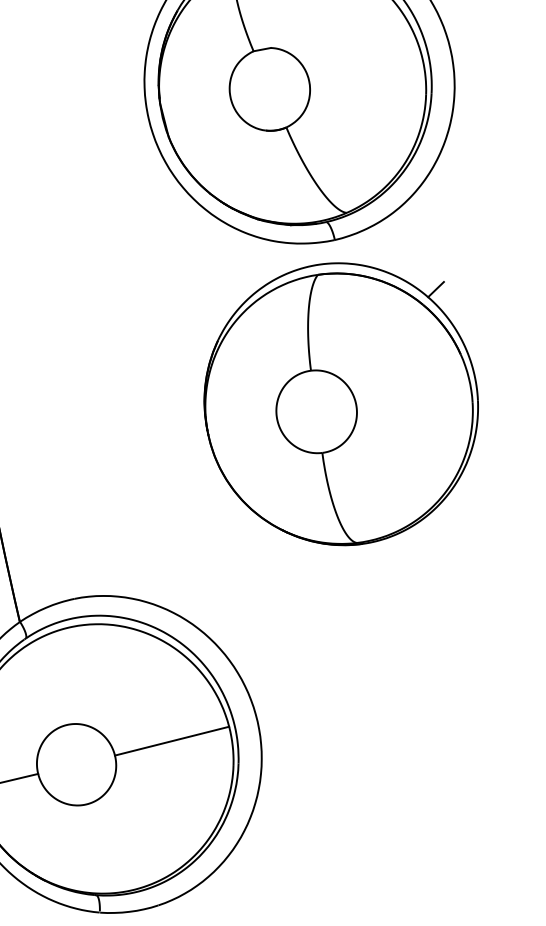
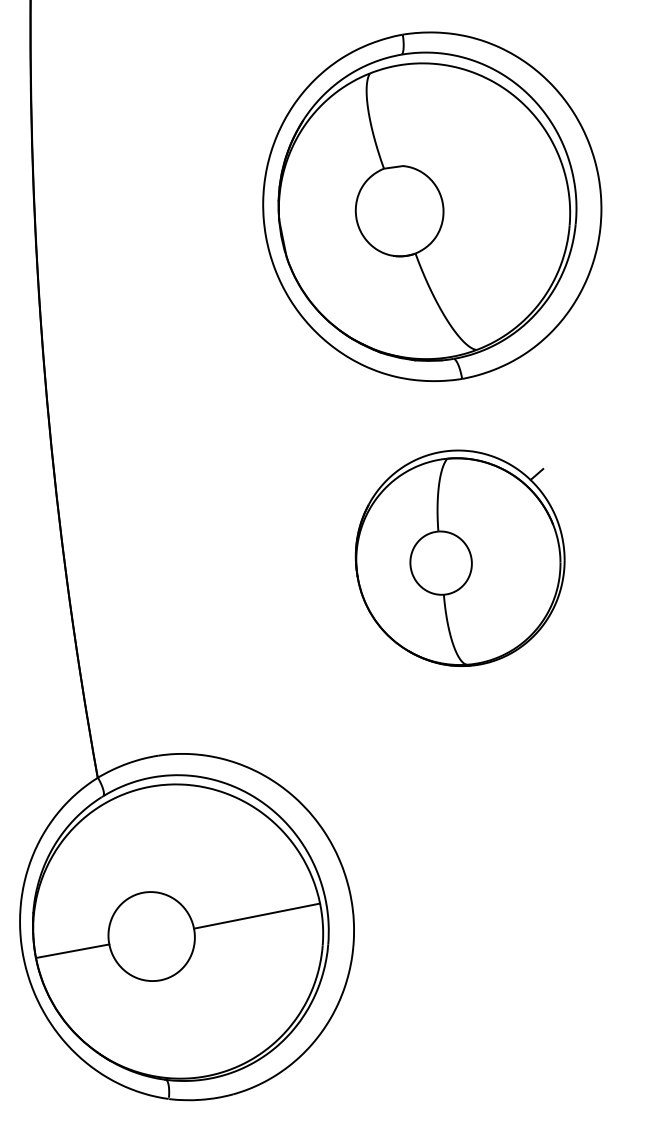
part: (341, 404) -> (460, 558), size x0.7

